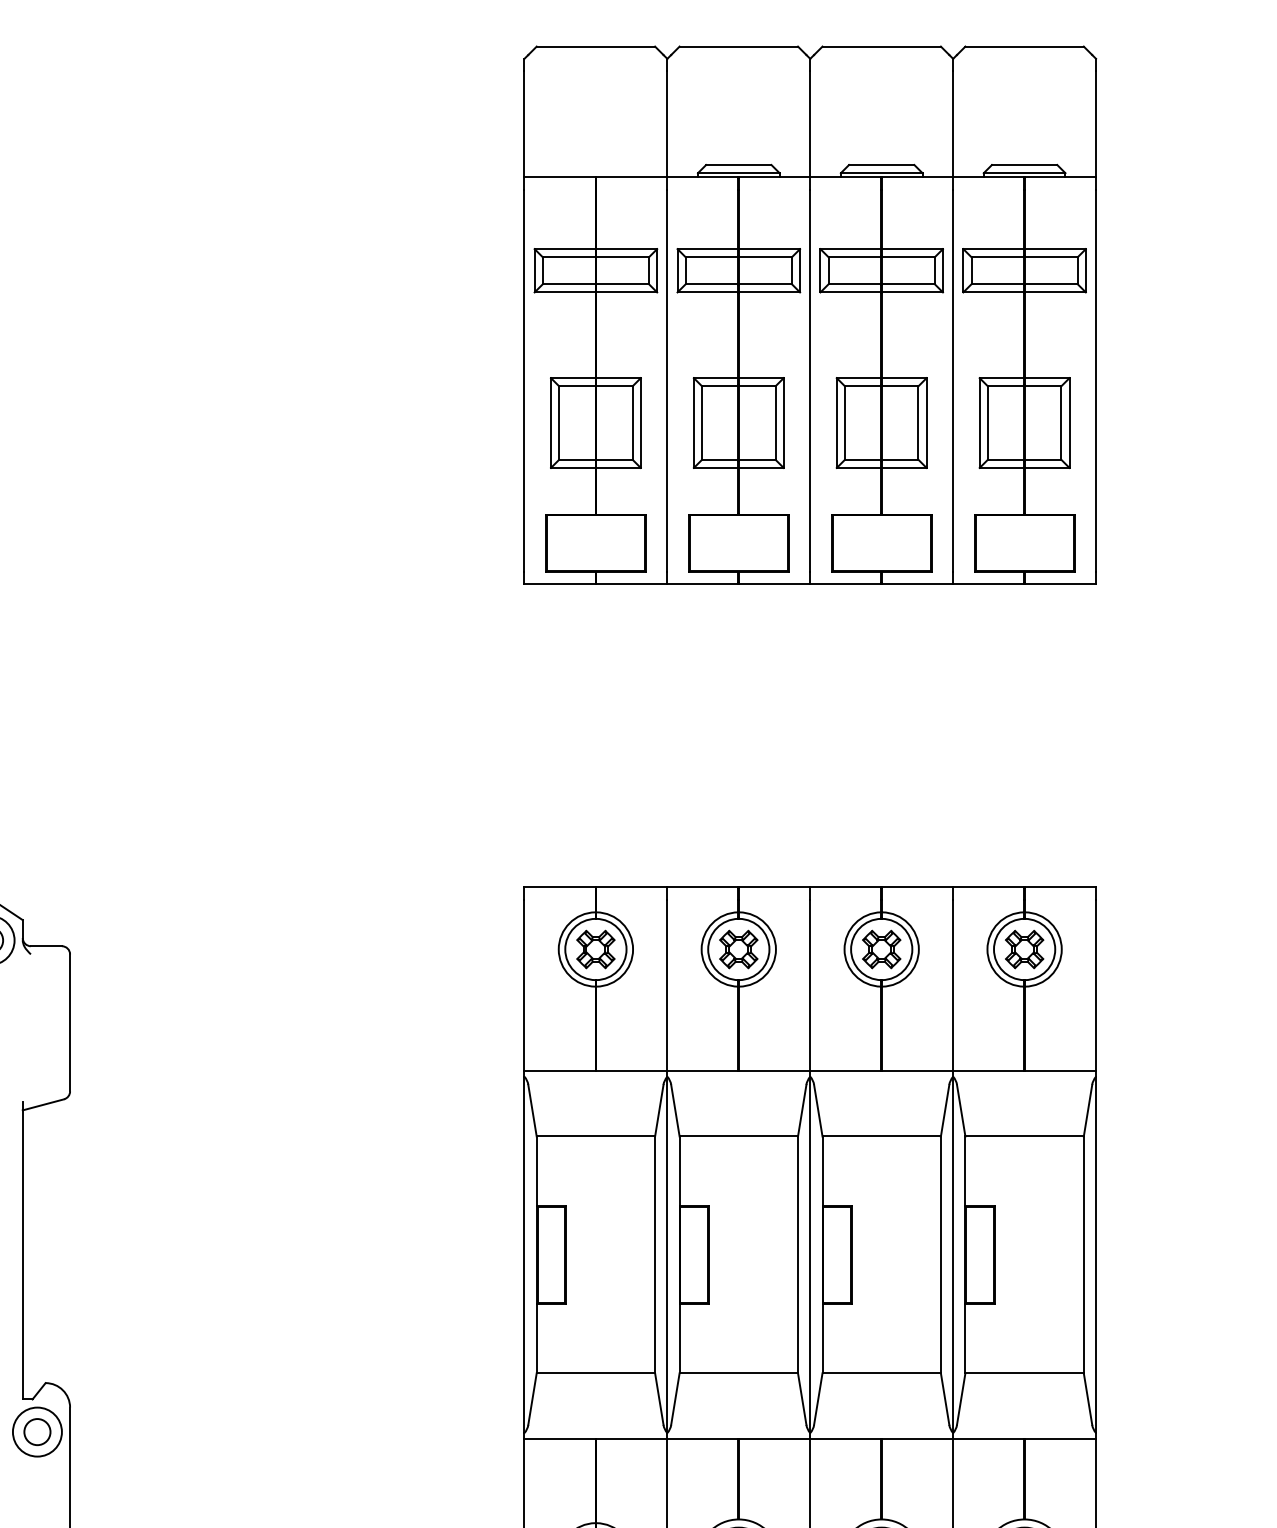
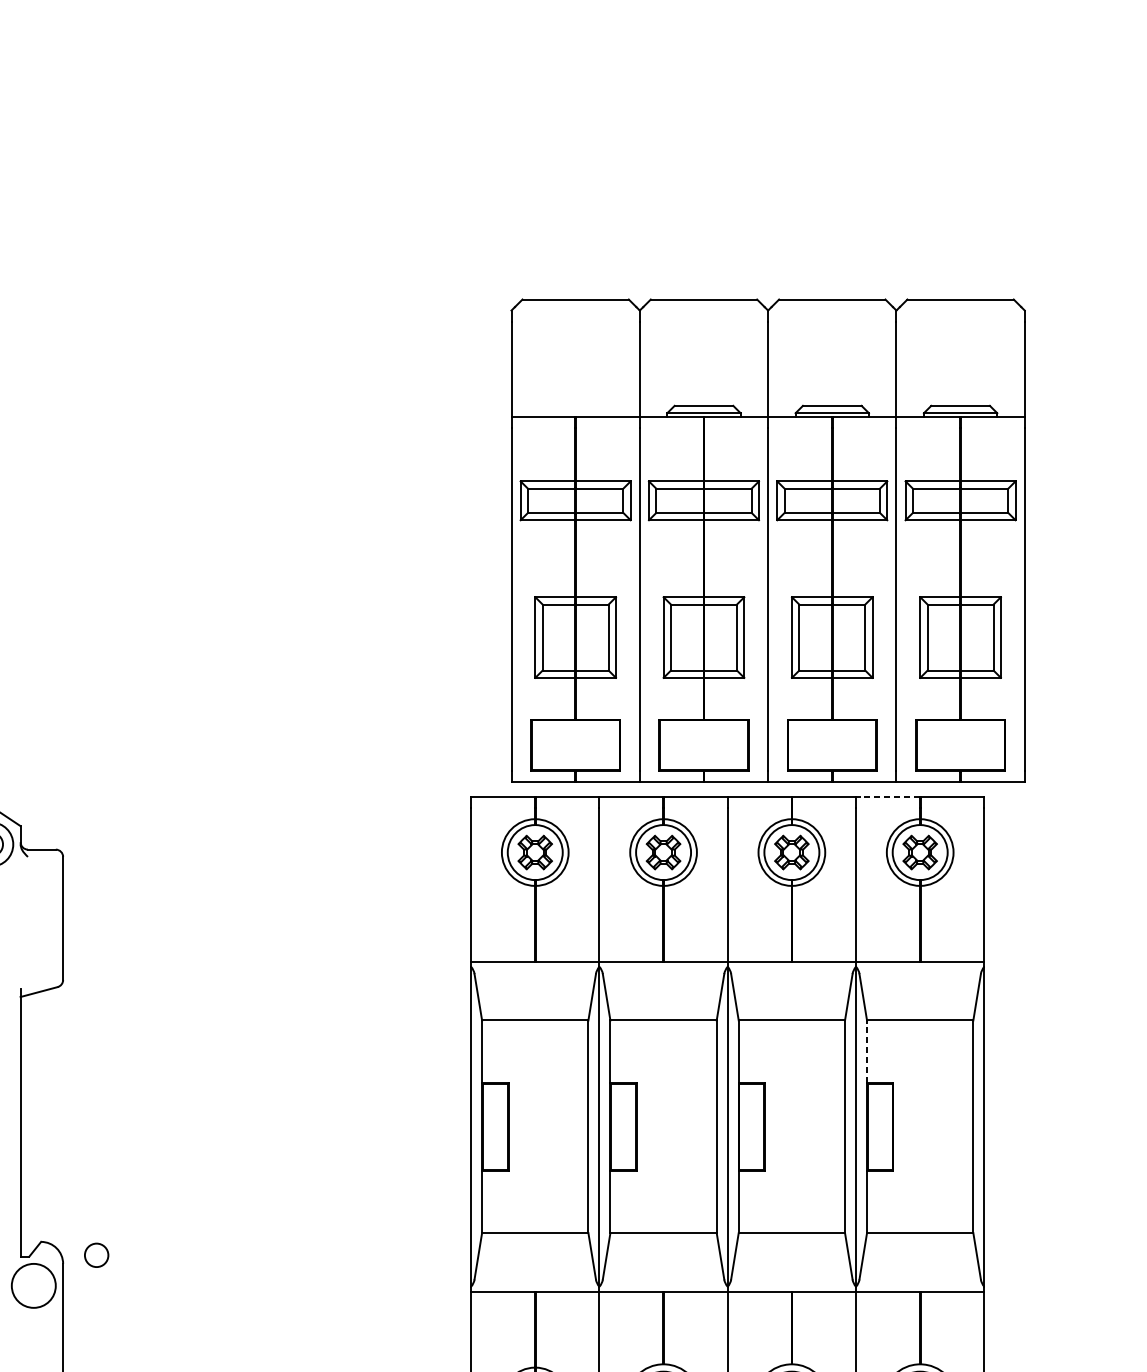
part: (810, 314) -> (768, 540), moved
line: (988, 887) -> (887, 796), solid -> dashed
line: (965, 1171) -> (867, 1051), solid -> dashed
circle: (37, 1431) -> (96, 1254), moved

